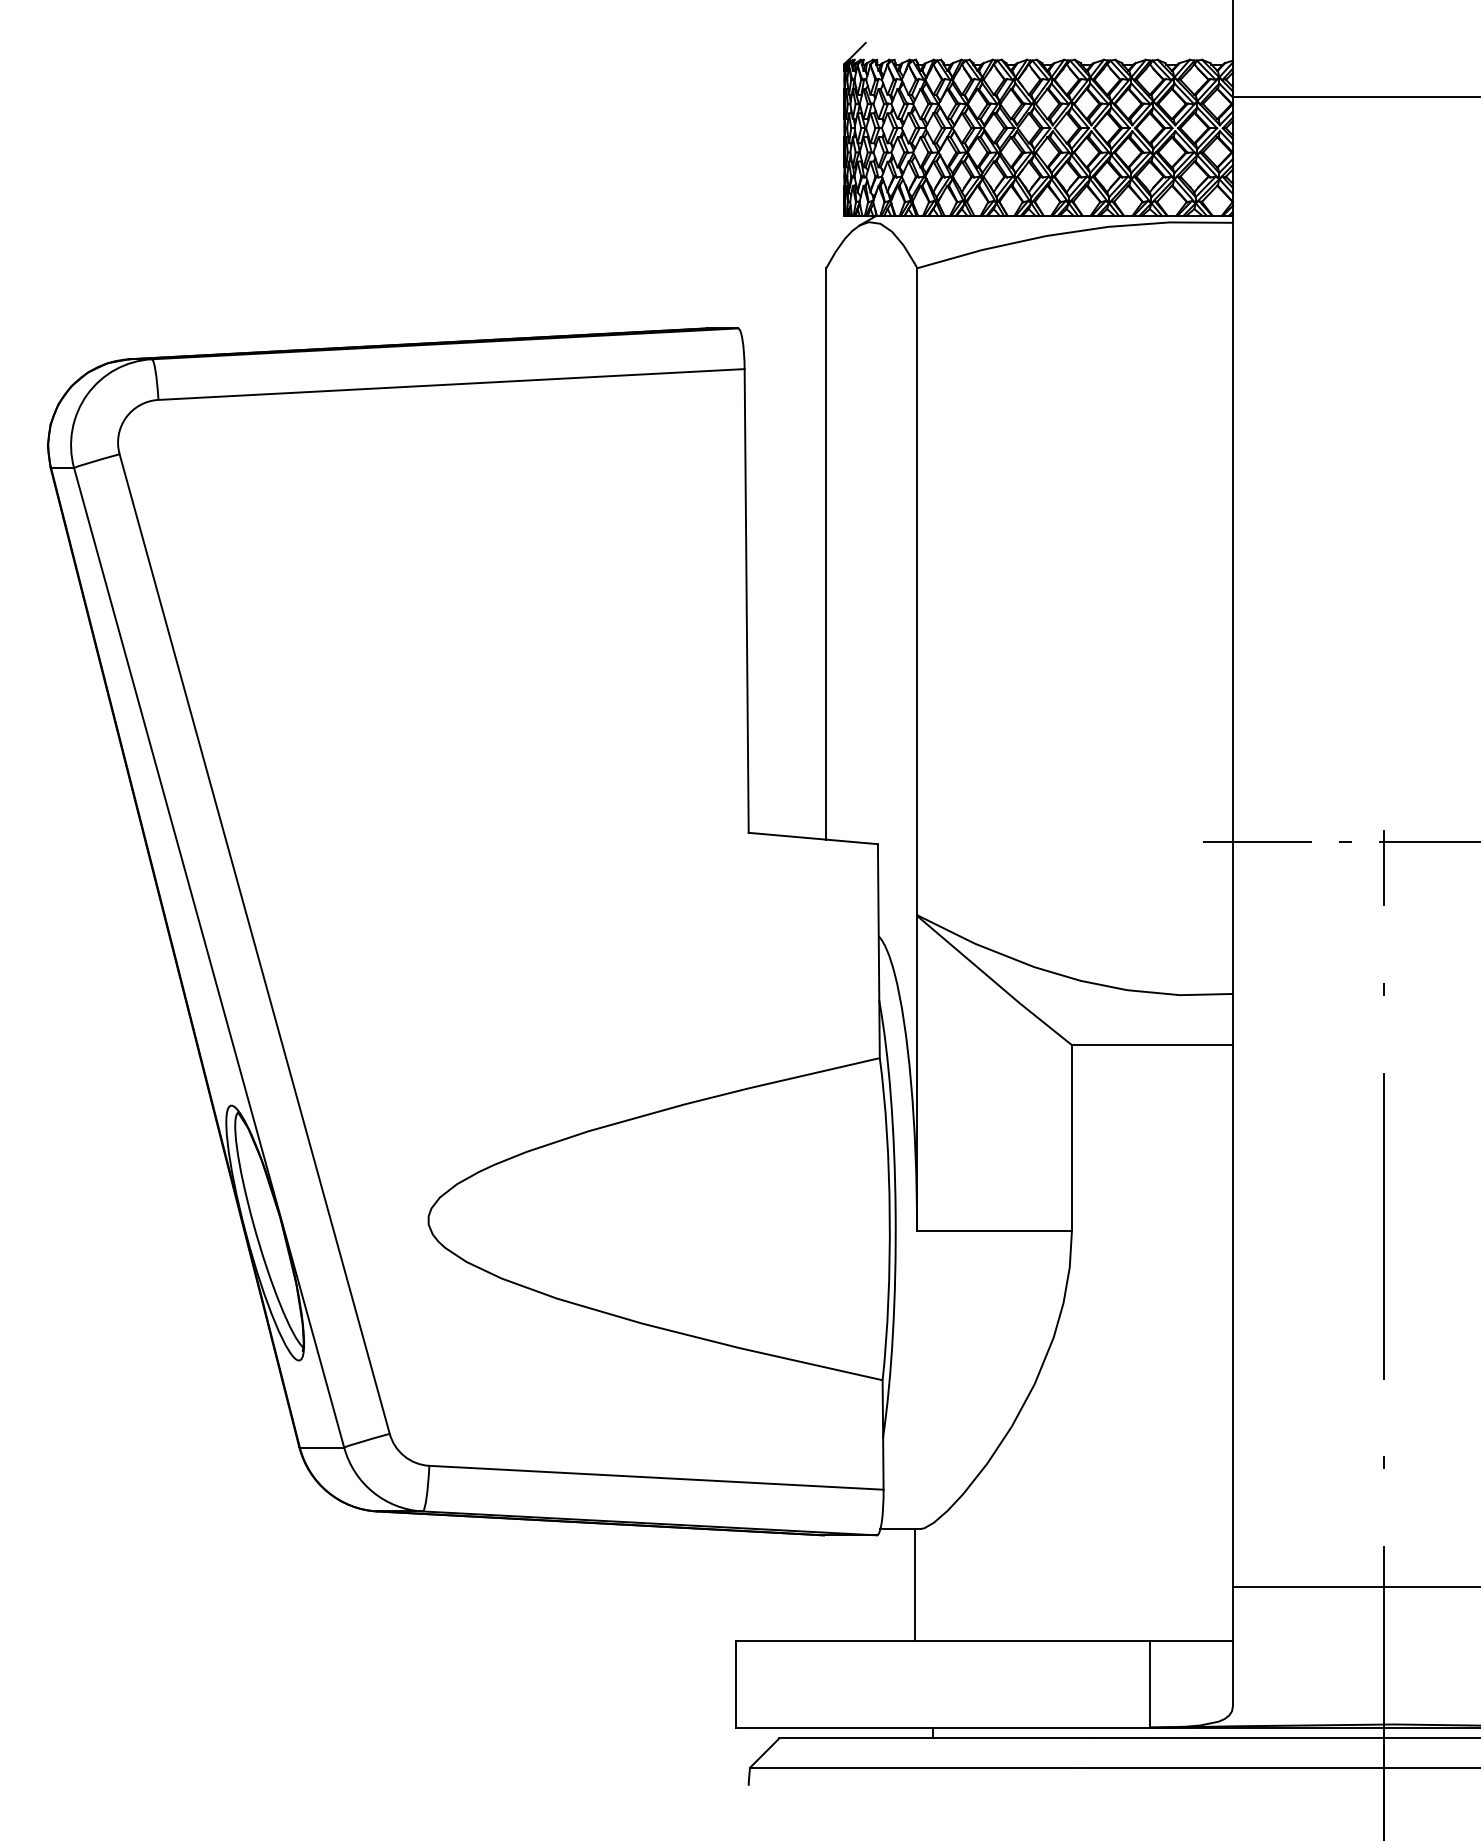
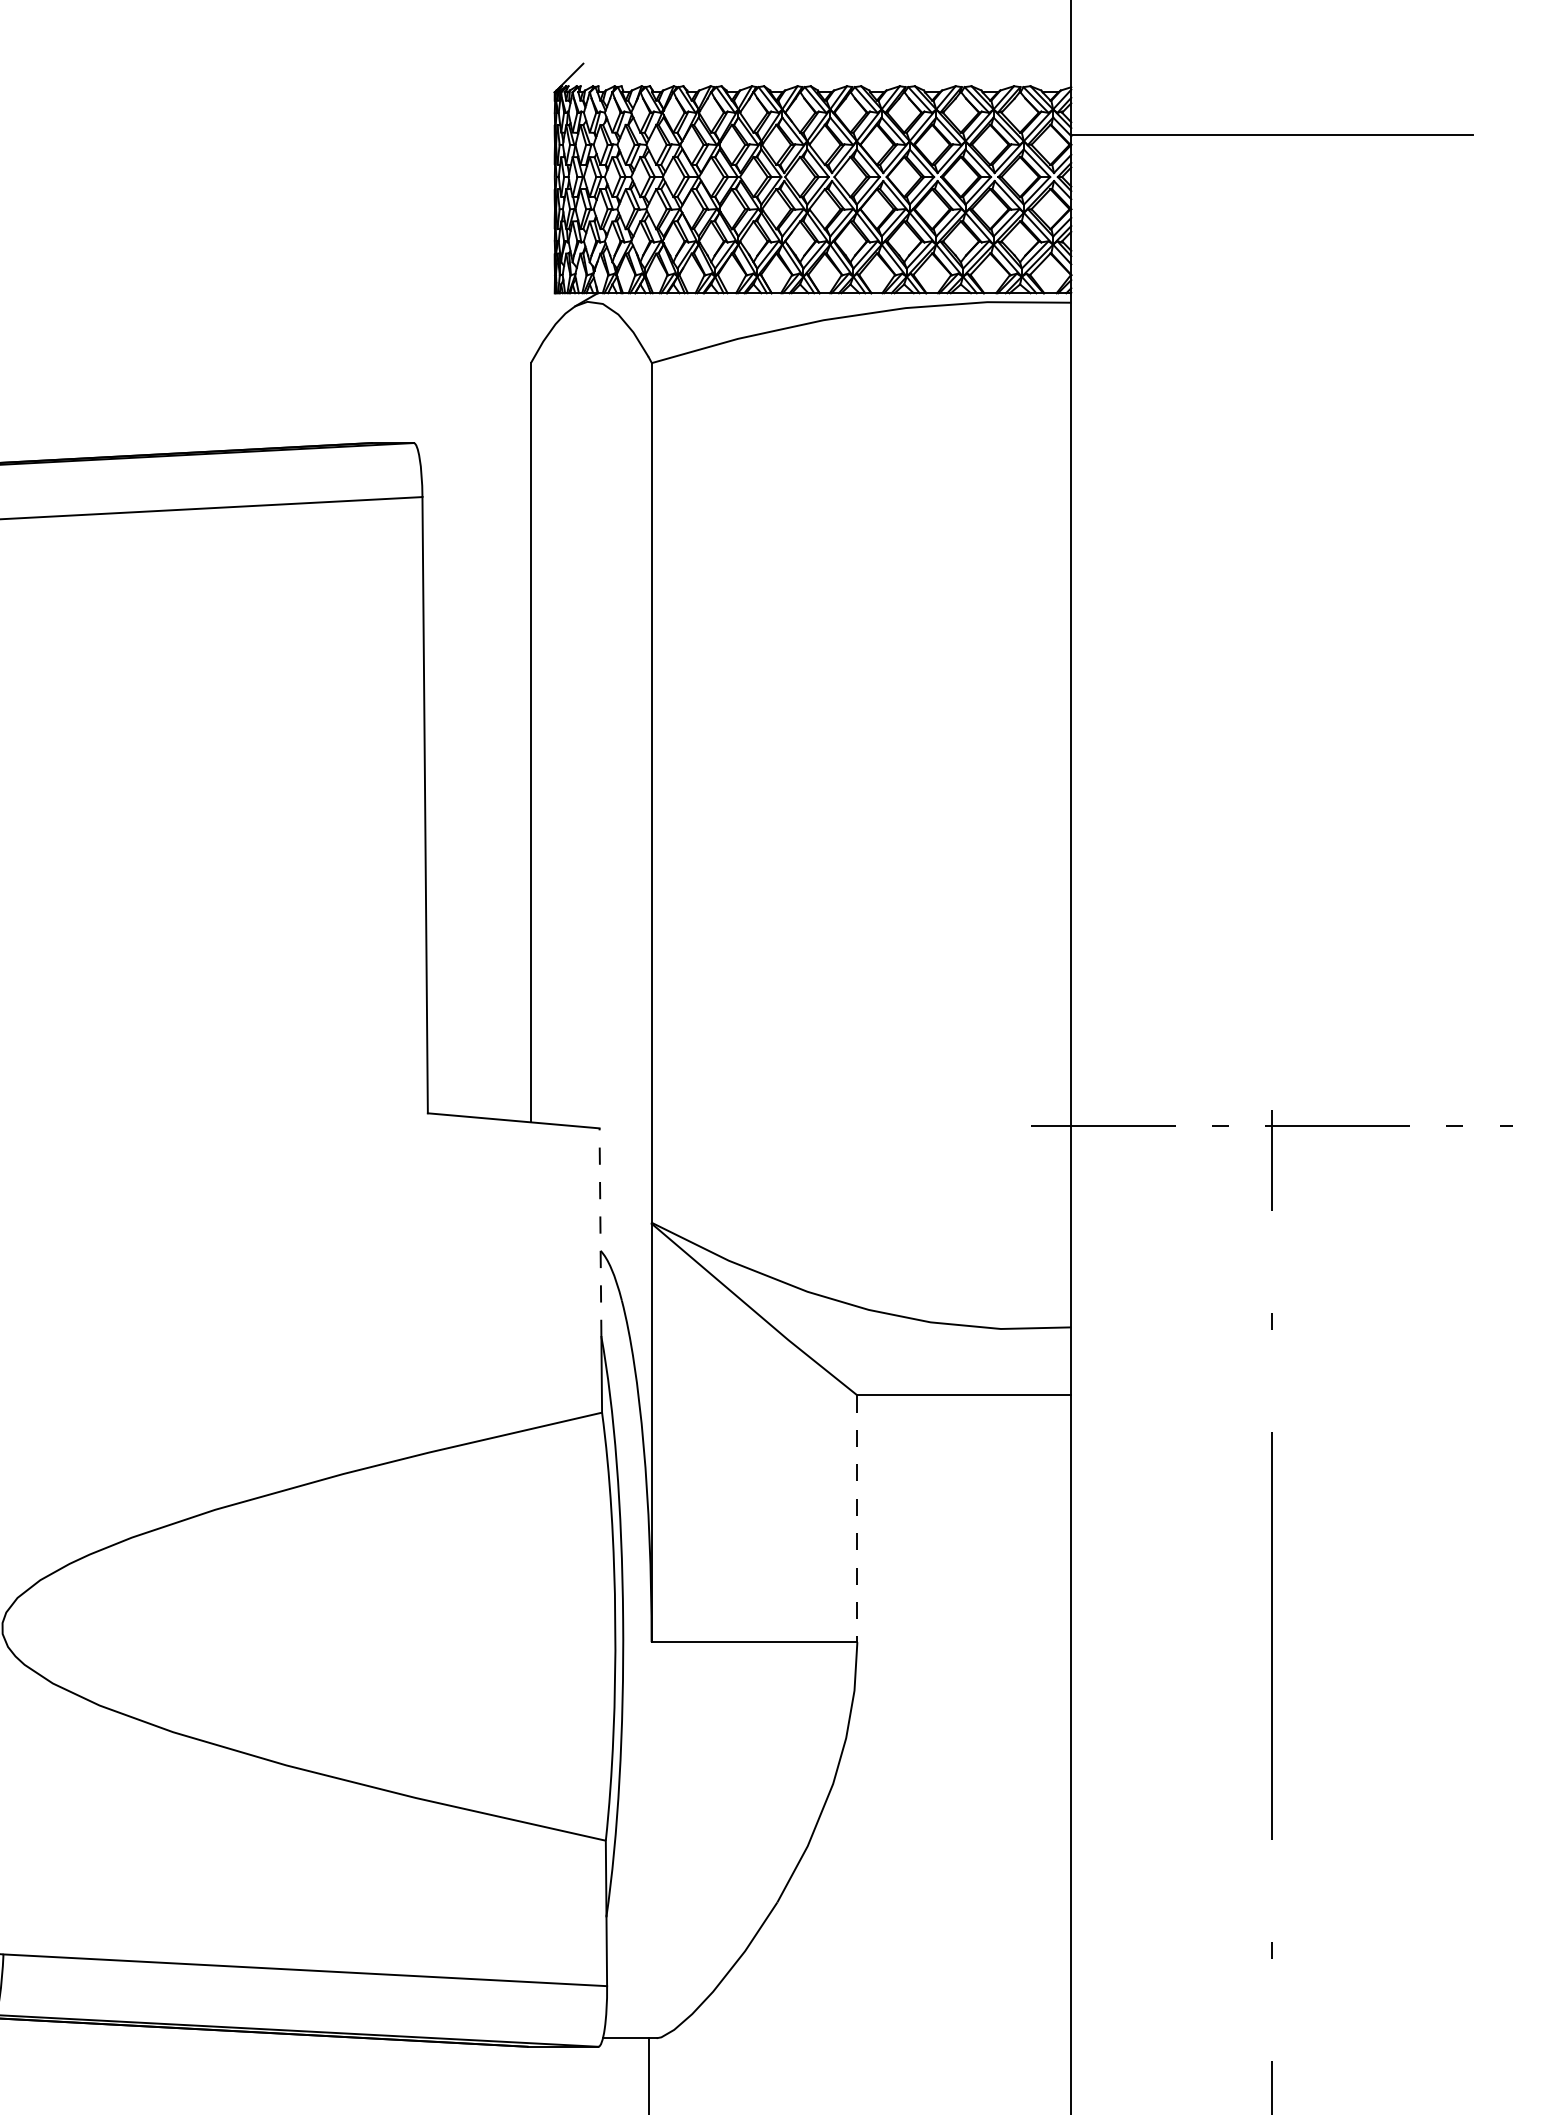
line: (878, 922) -> (600, 1232), solid -> dashed
line: (1071, 1138) -> (856, 1519), solid -> dashed

